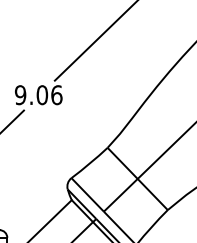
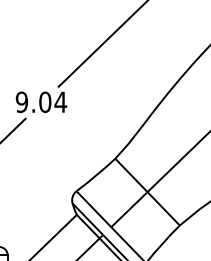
text: (56, 95) -> (60, 102), 9.06 -> 9.04

